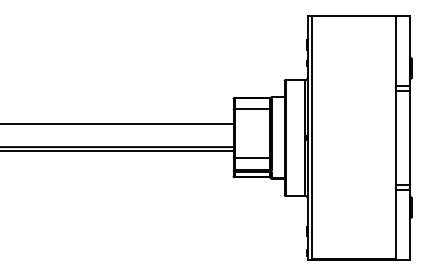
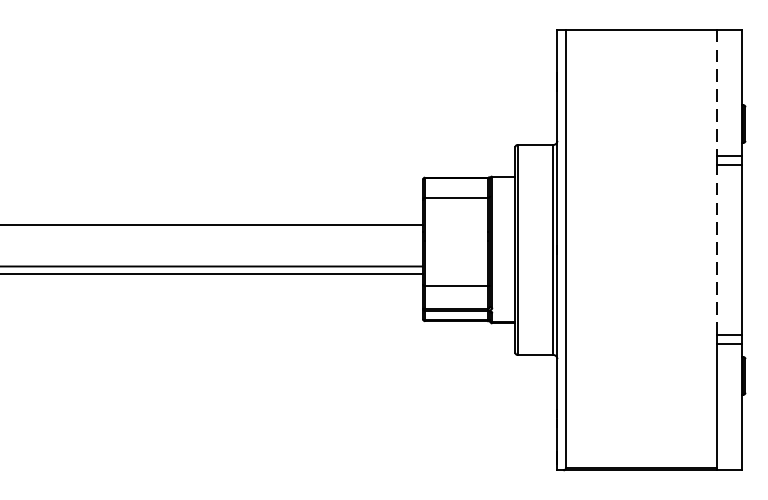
line: (395, 51) -> (716, 93), solid -> dashed
line: (395, 137) -> (716, 249), solid -> dashed

